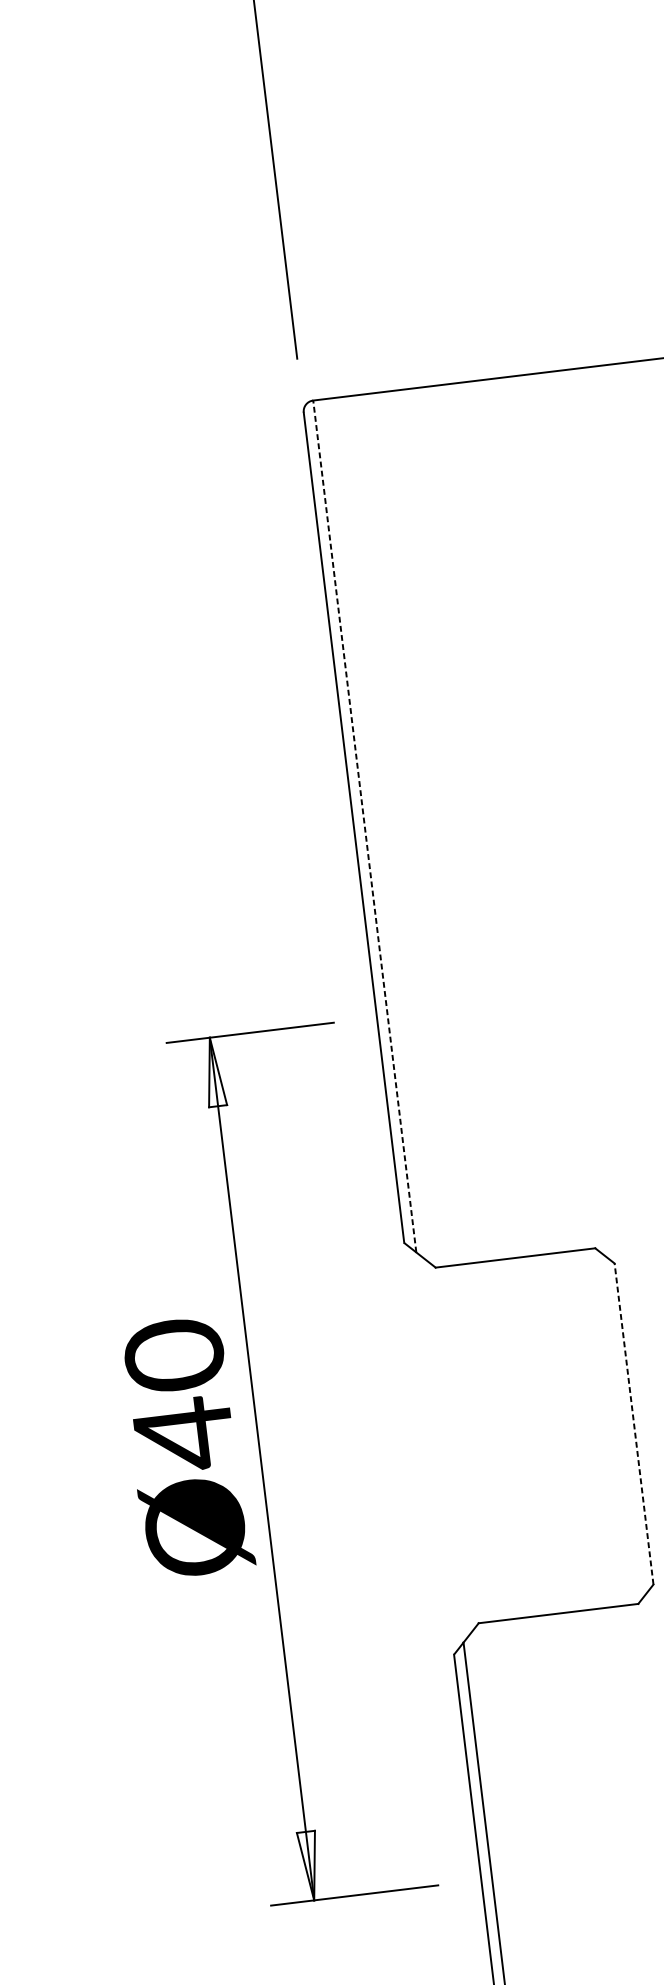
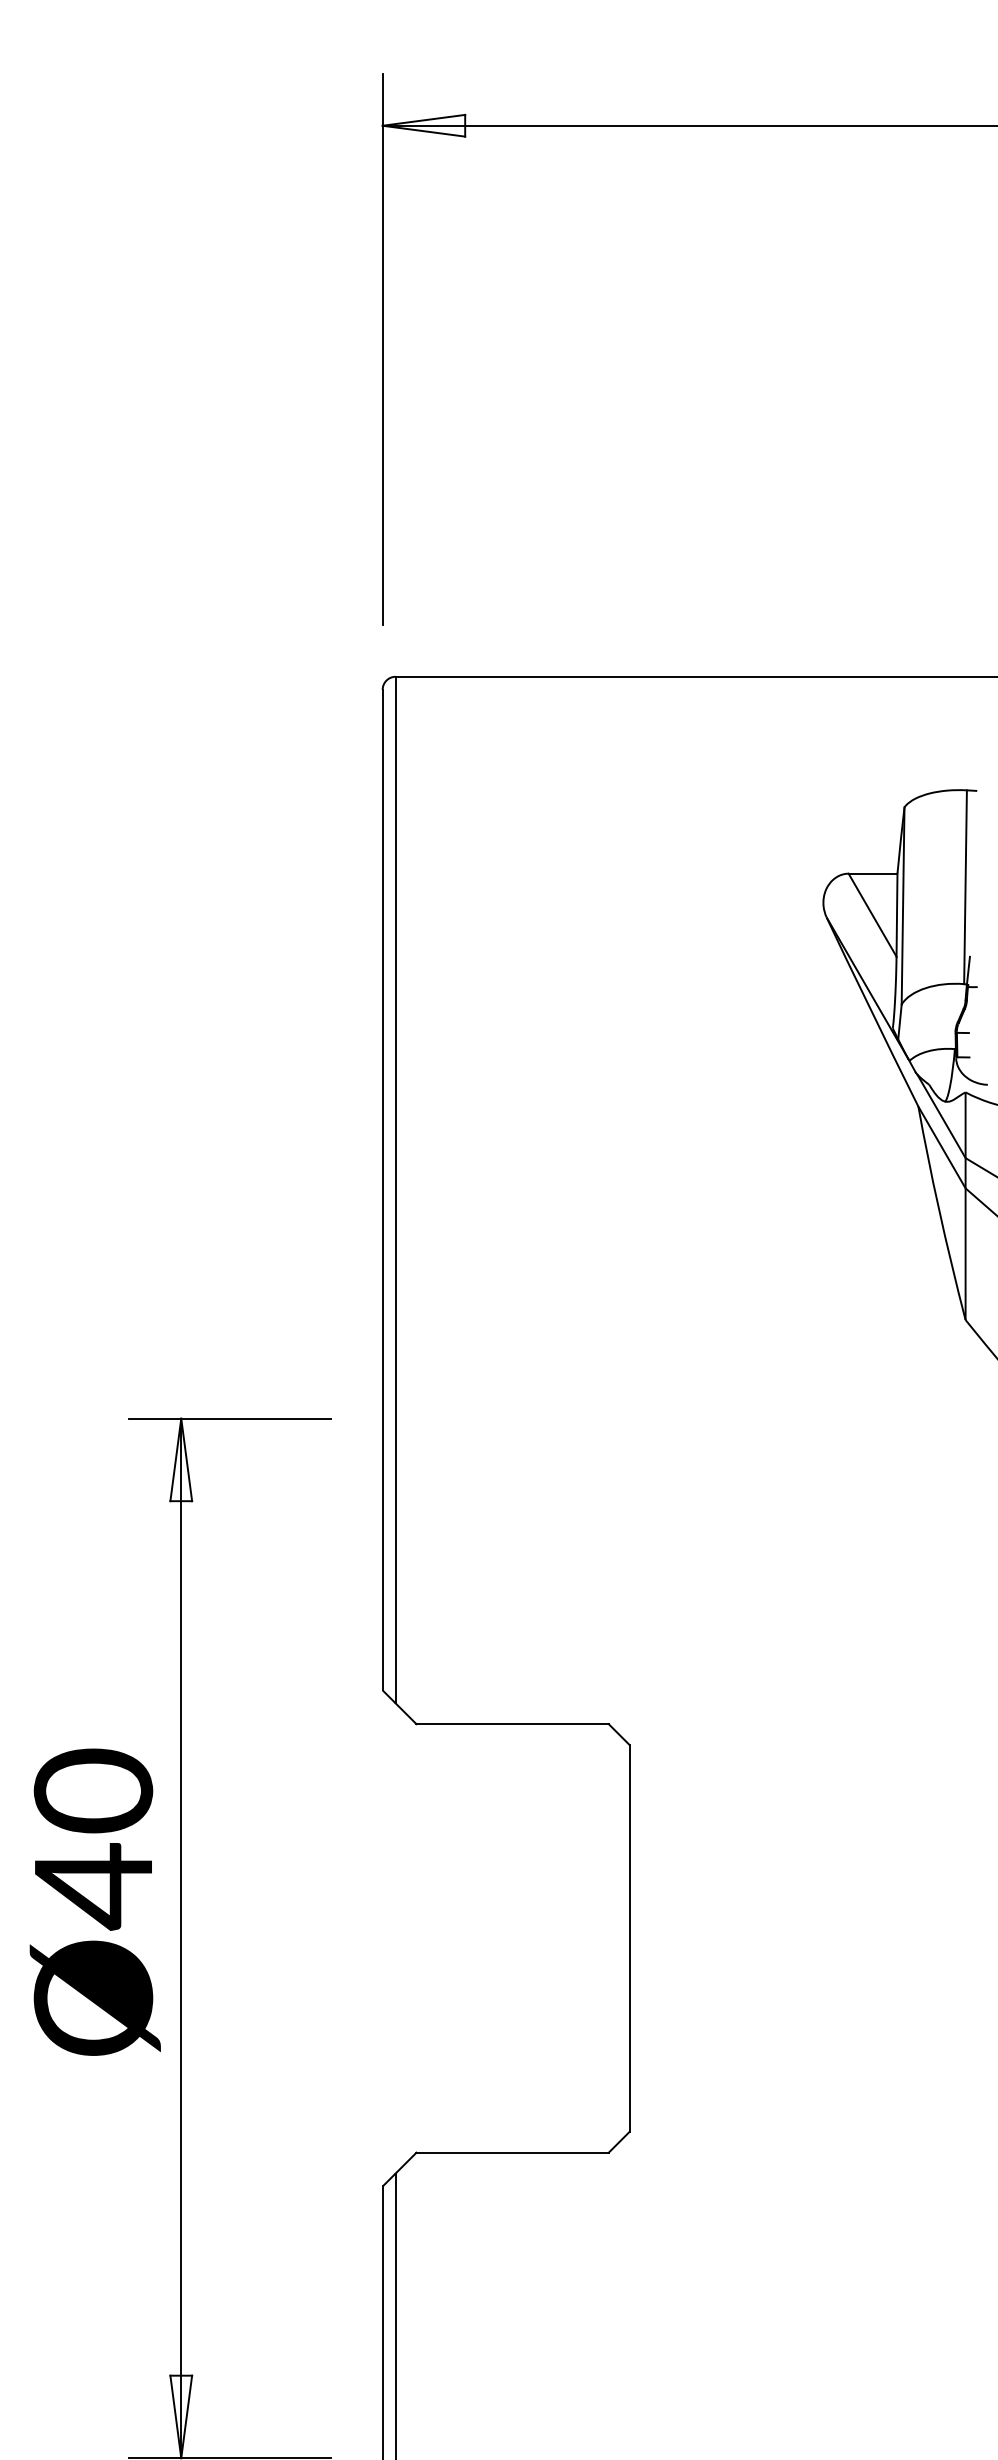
line: (364, 826) -> (395, 1189), dashed -> solid
line: (633, 1423) -> (629, 1937), dashed -> solid

